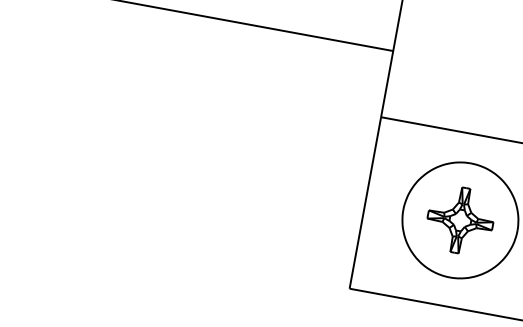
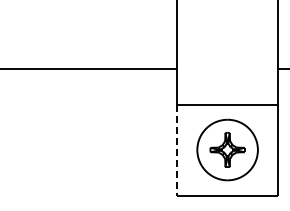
line: (365, 203) -> (177, 150), solid -> dashed

